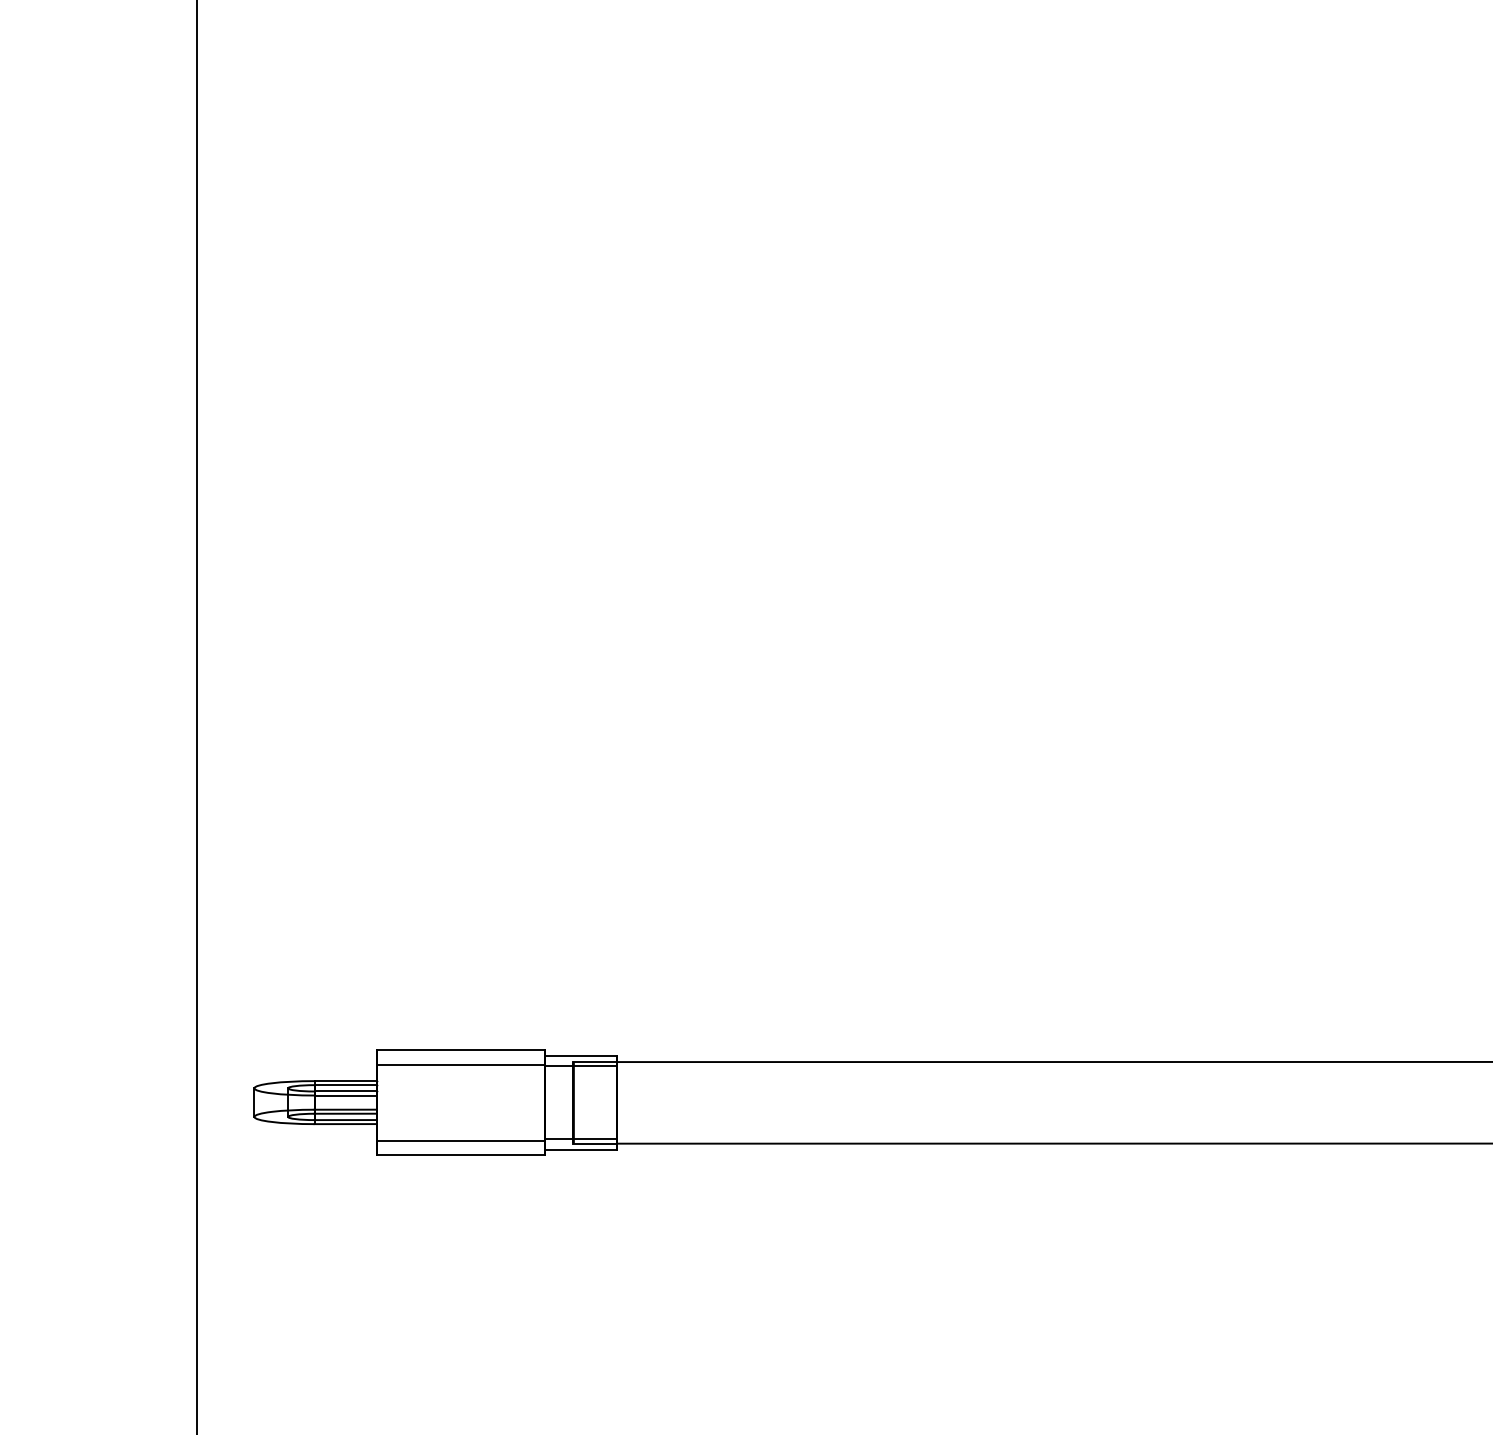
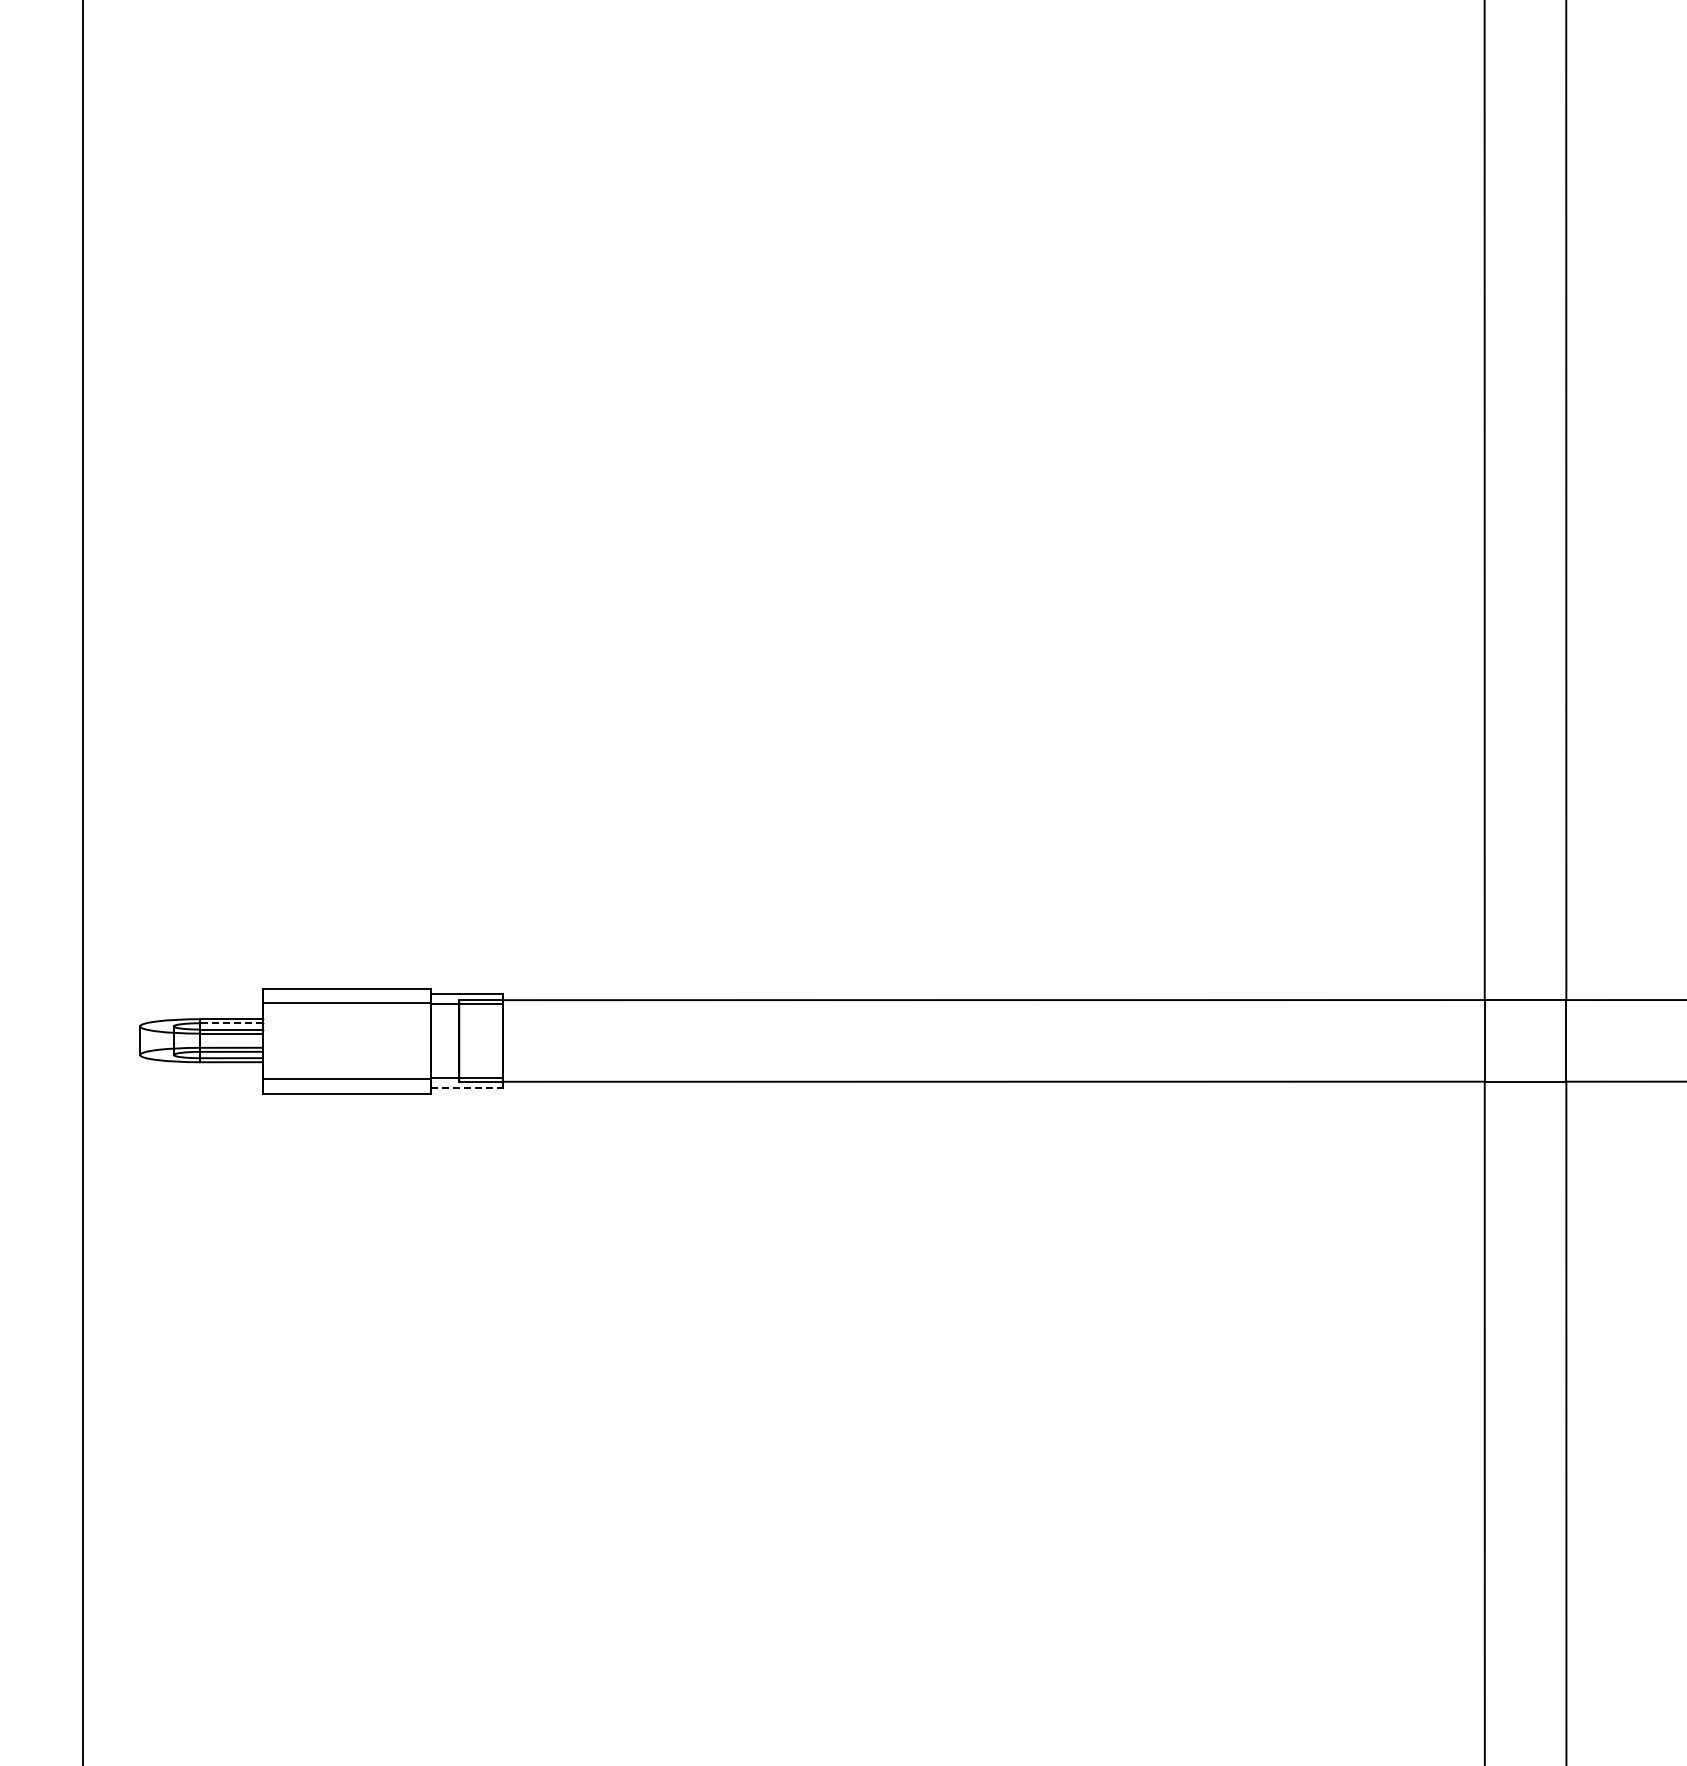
line: (344, 1085) -> (230, 1023), solid -> dashed
line: (581, 1149) -> (467, 1087), solid -> dashed

